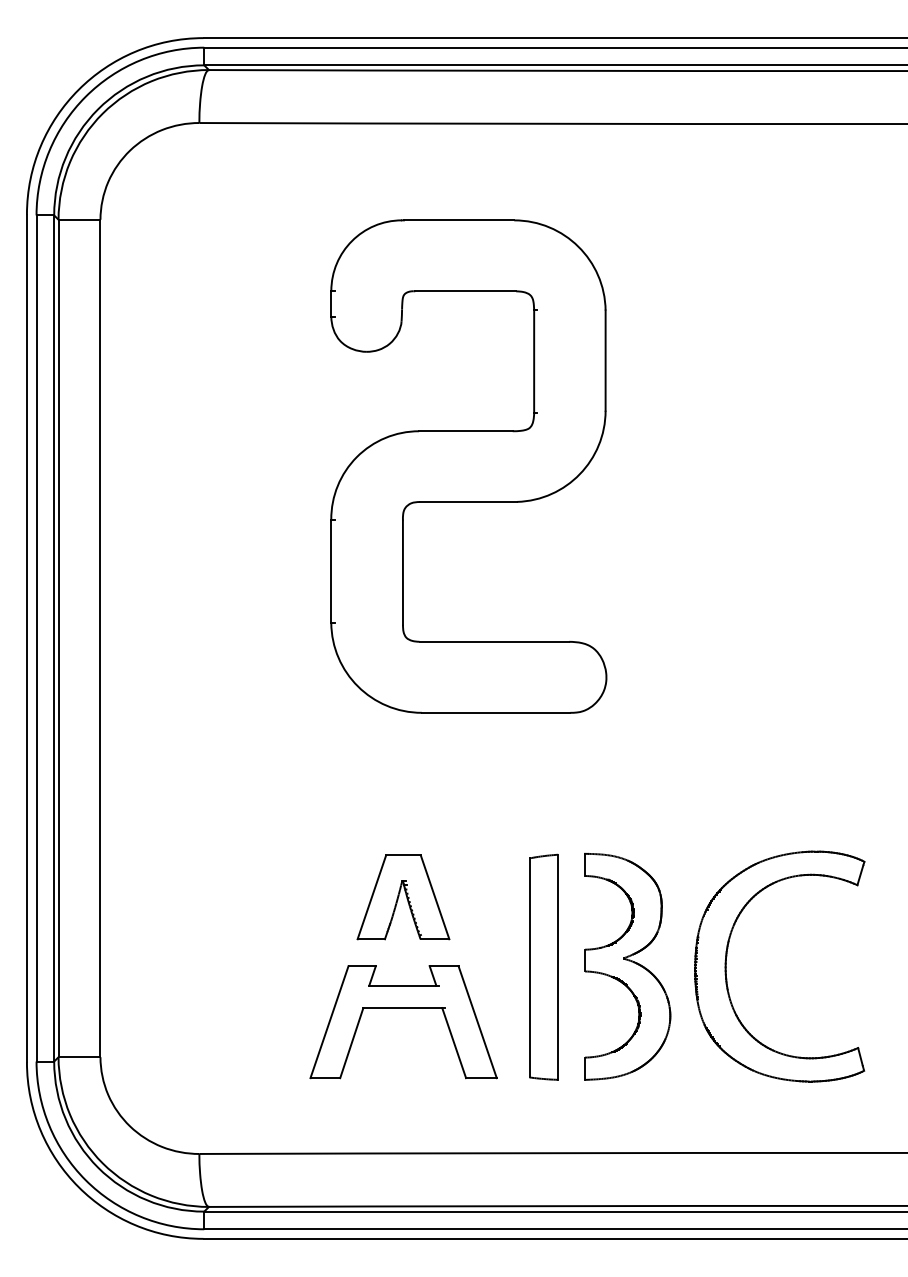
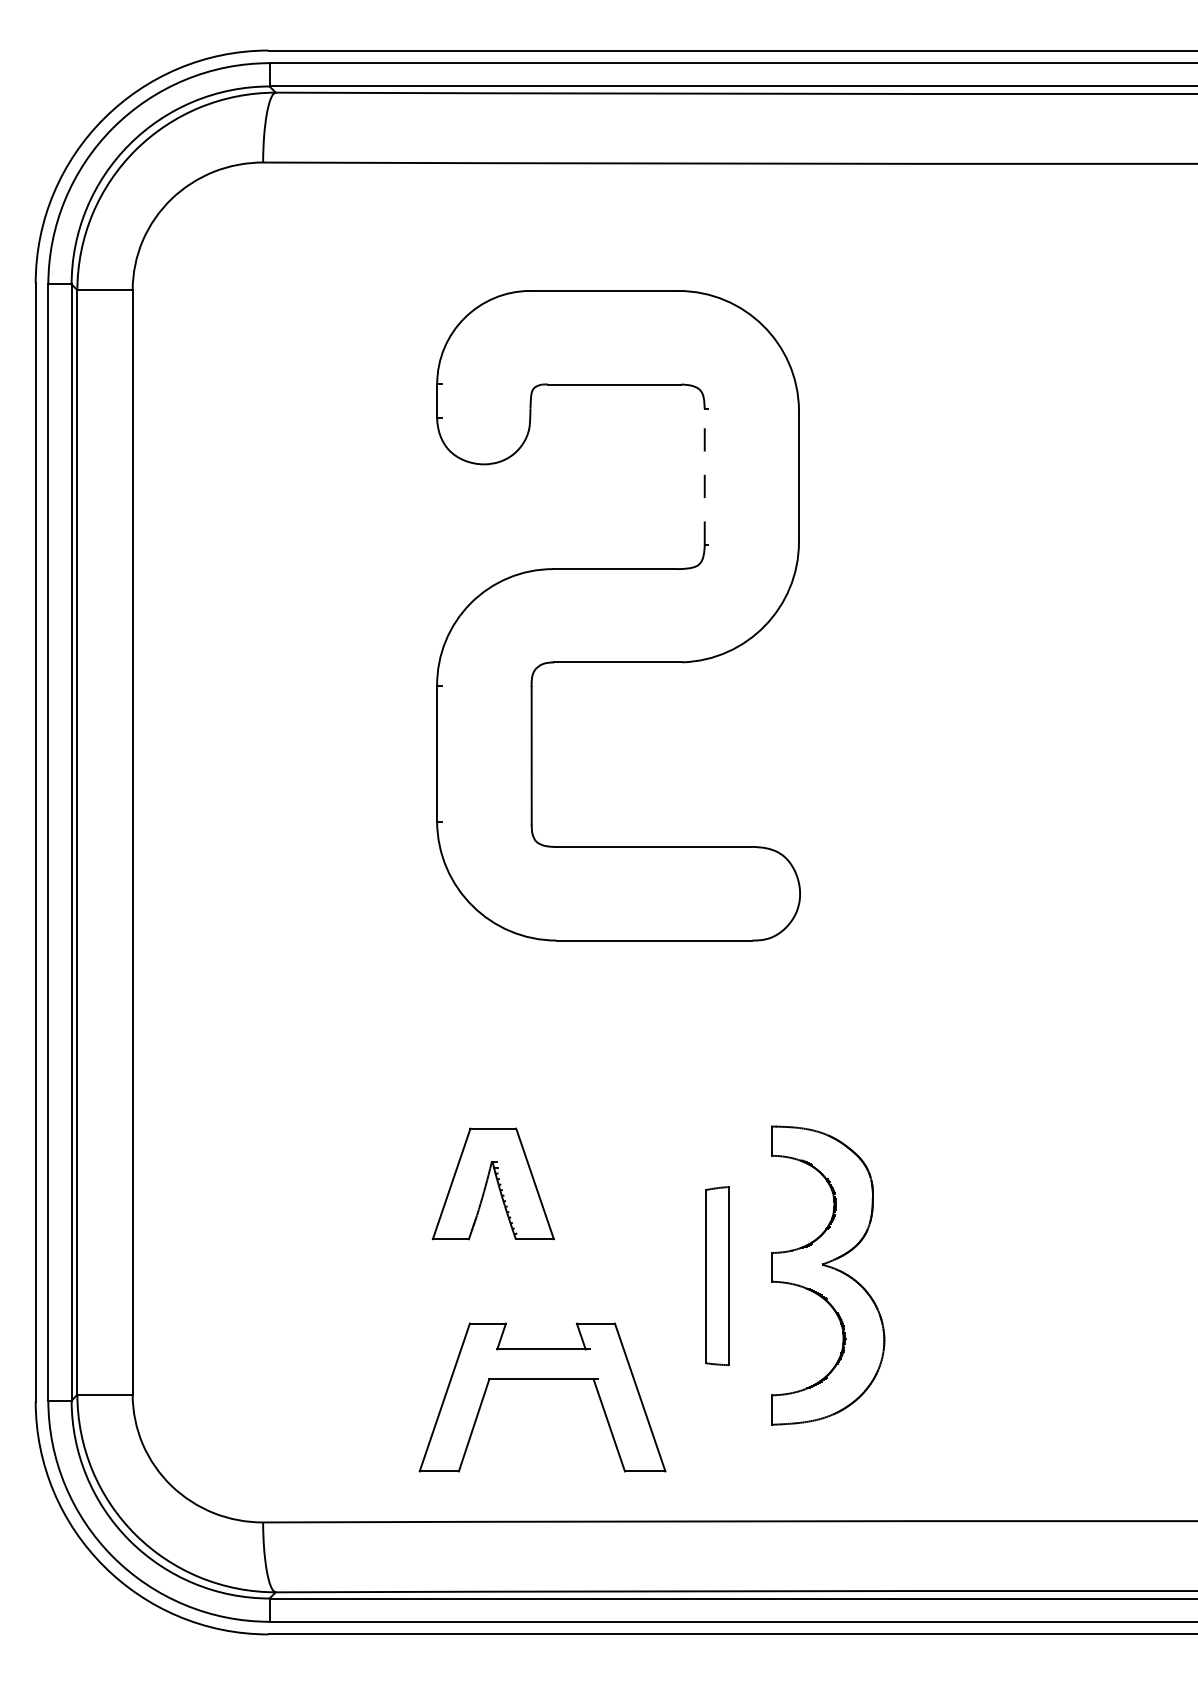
line: (533, 361) -> (704, 476), solid -> dashed
part: (402, 897) -> (492, 1183), moved
part: (726, 965) -> (958, 1274), removed
part: (543, 966) -> (717, 1275), size x0.6
part: (403, 1008) -> (542, 1379), moved

